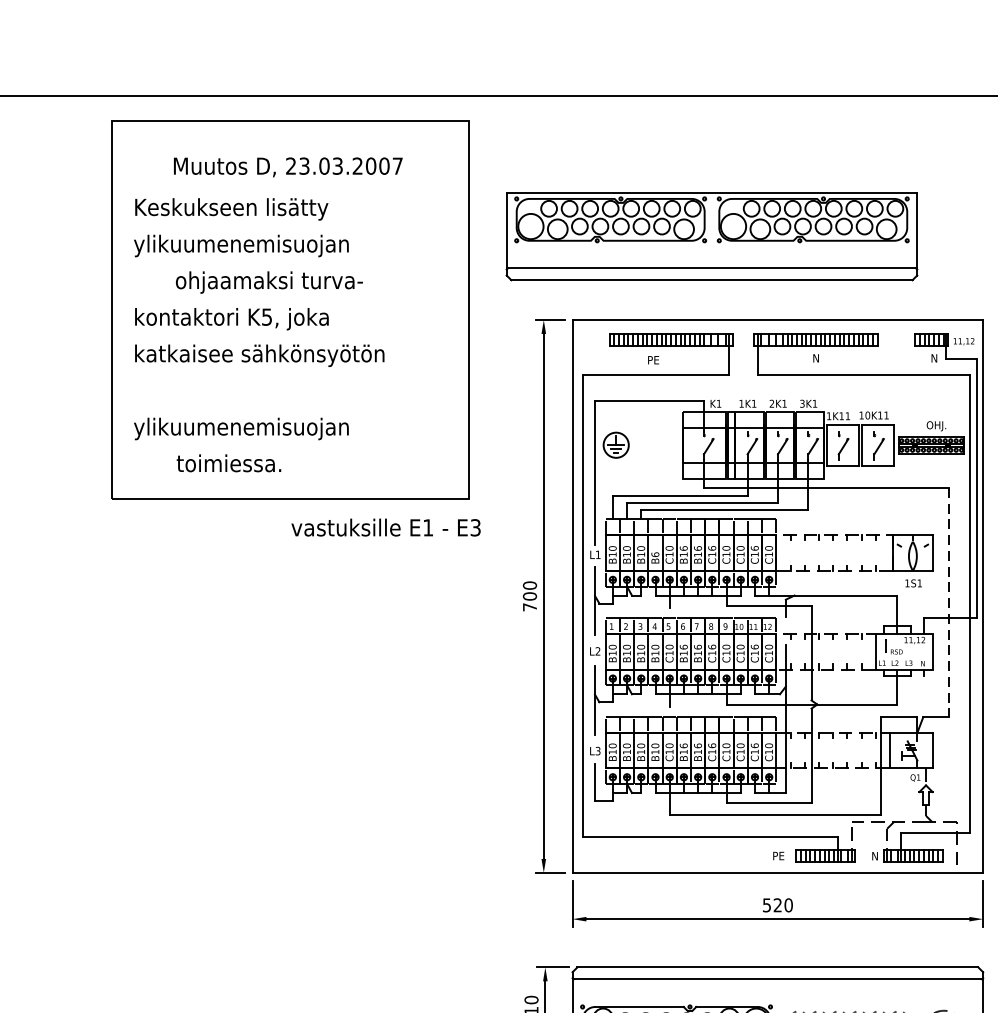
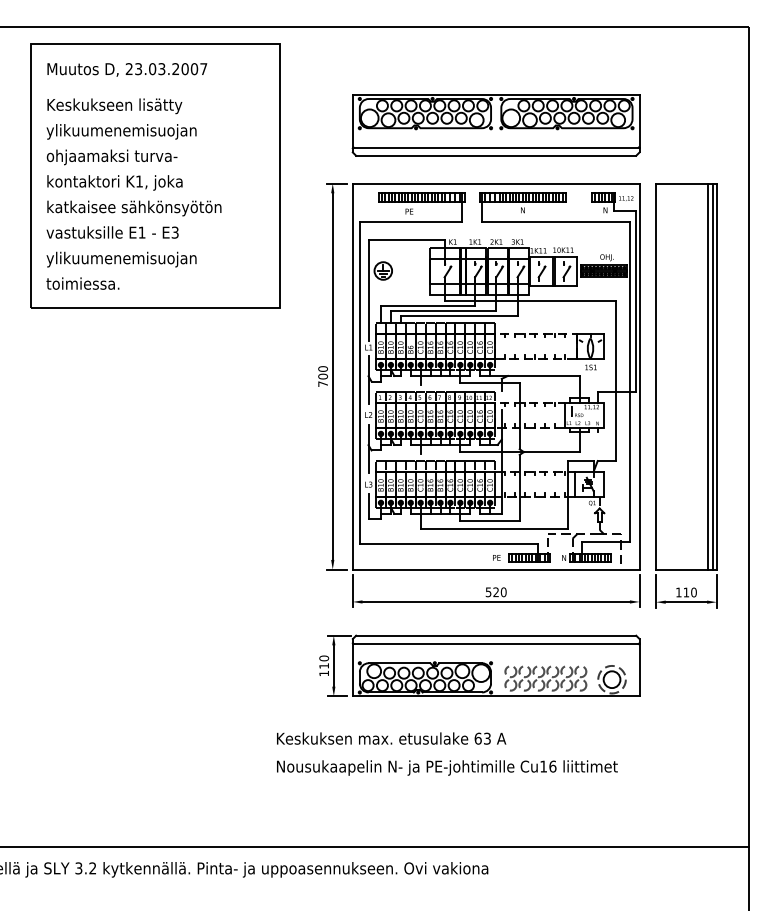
text: (288, 166) -> (127, 69), moved
part: (710, 236) -> (495, 125), moved
text: (268, 282) -> (111, 157), moved
text: (267, 317) -> (139, 181), K5, -> K1,
text: (228, 463) -> (82, 283), moved
text: (385, 527) -> (112, 232), moved
line: (948, 603) -> (615, 381), dashed -> solid

